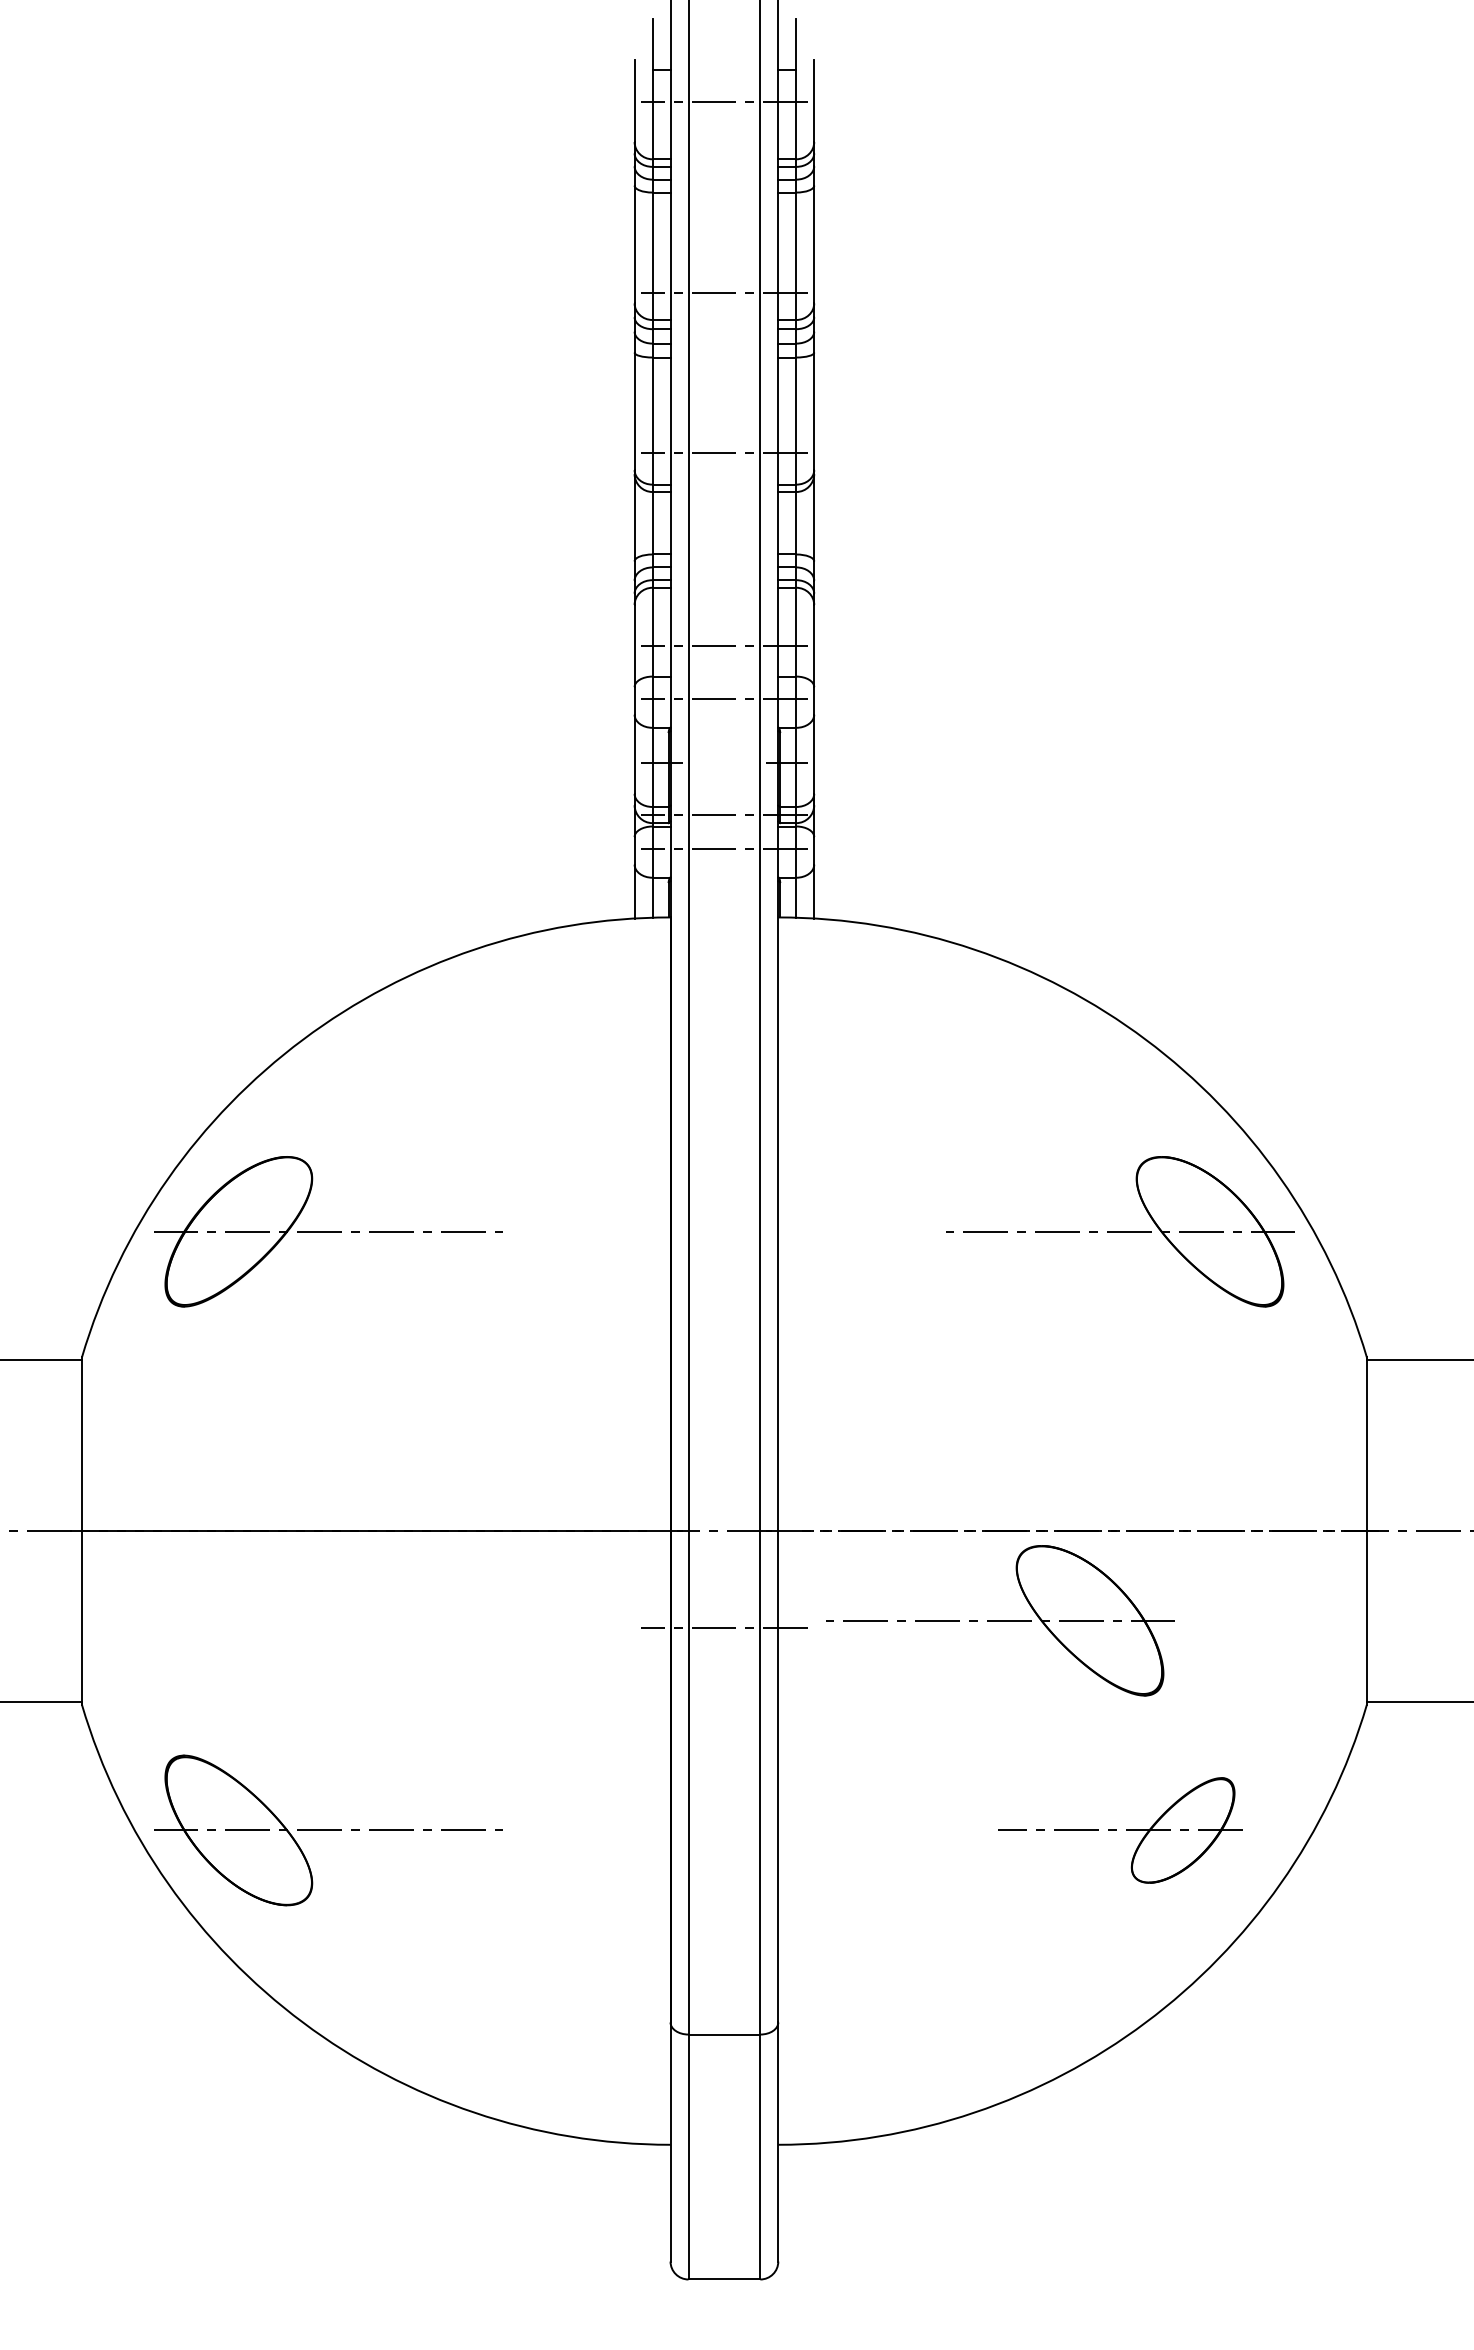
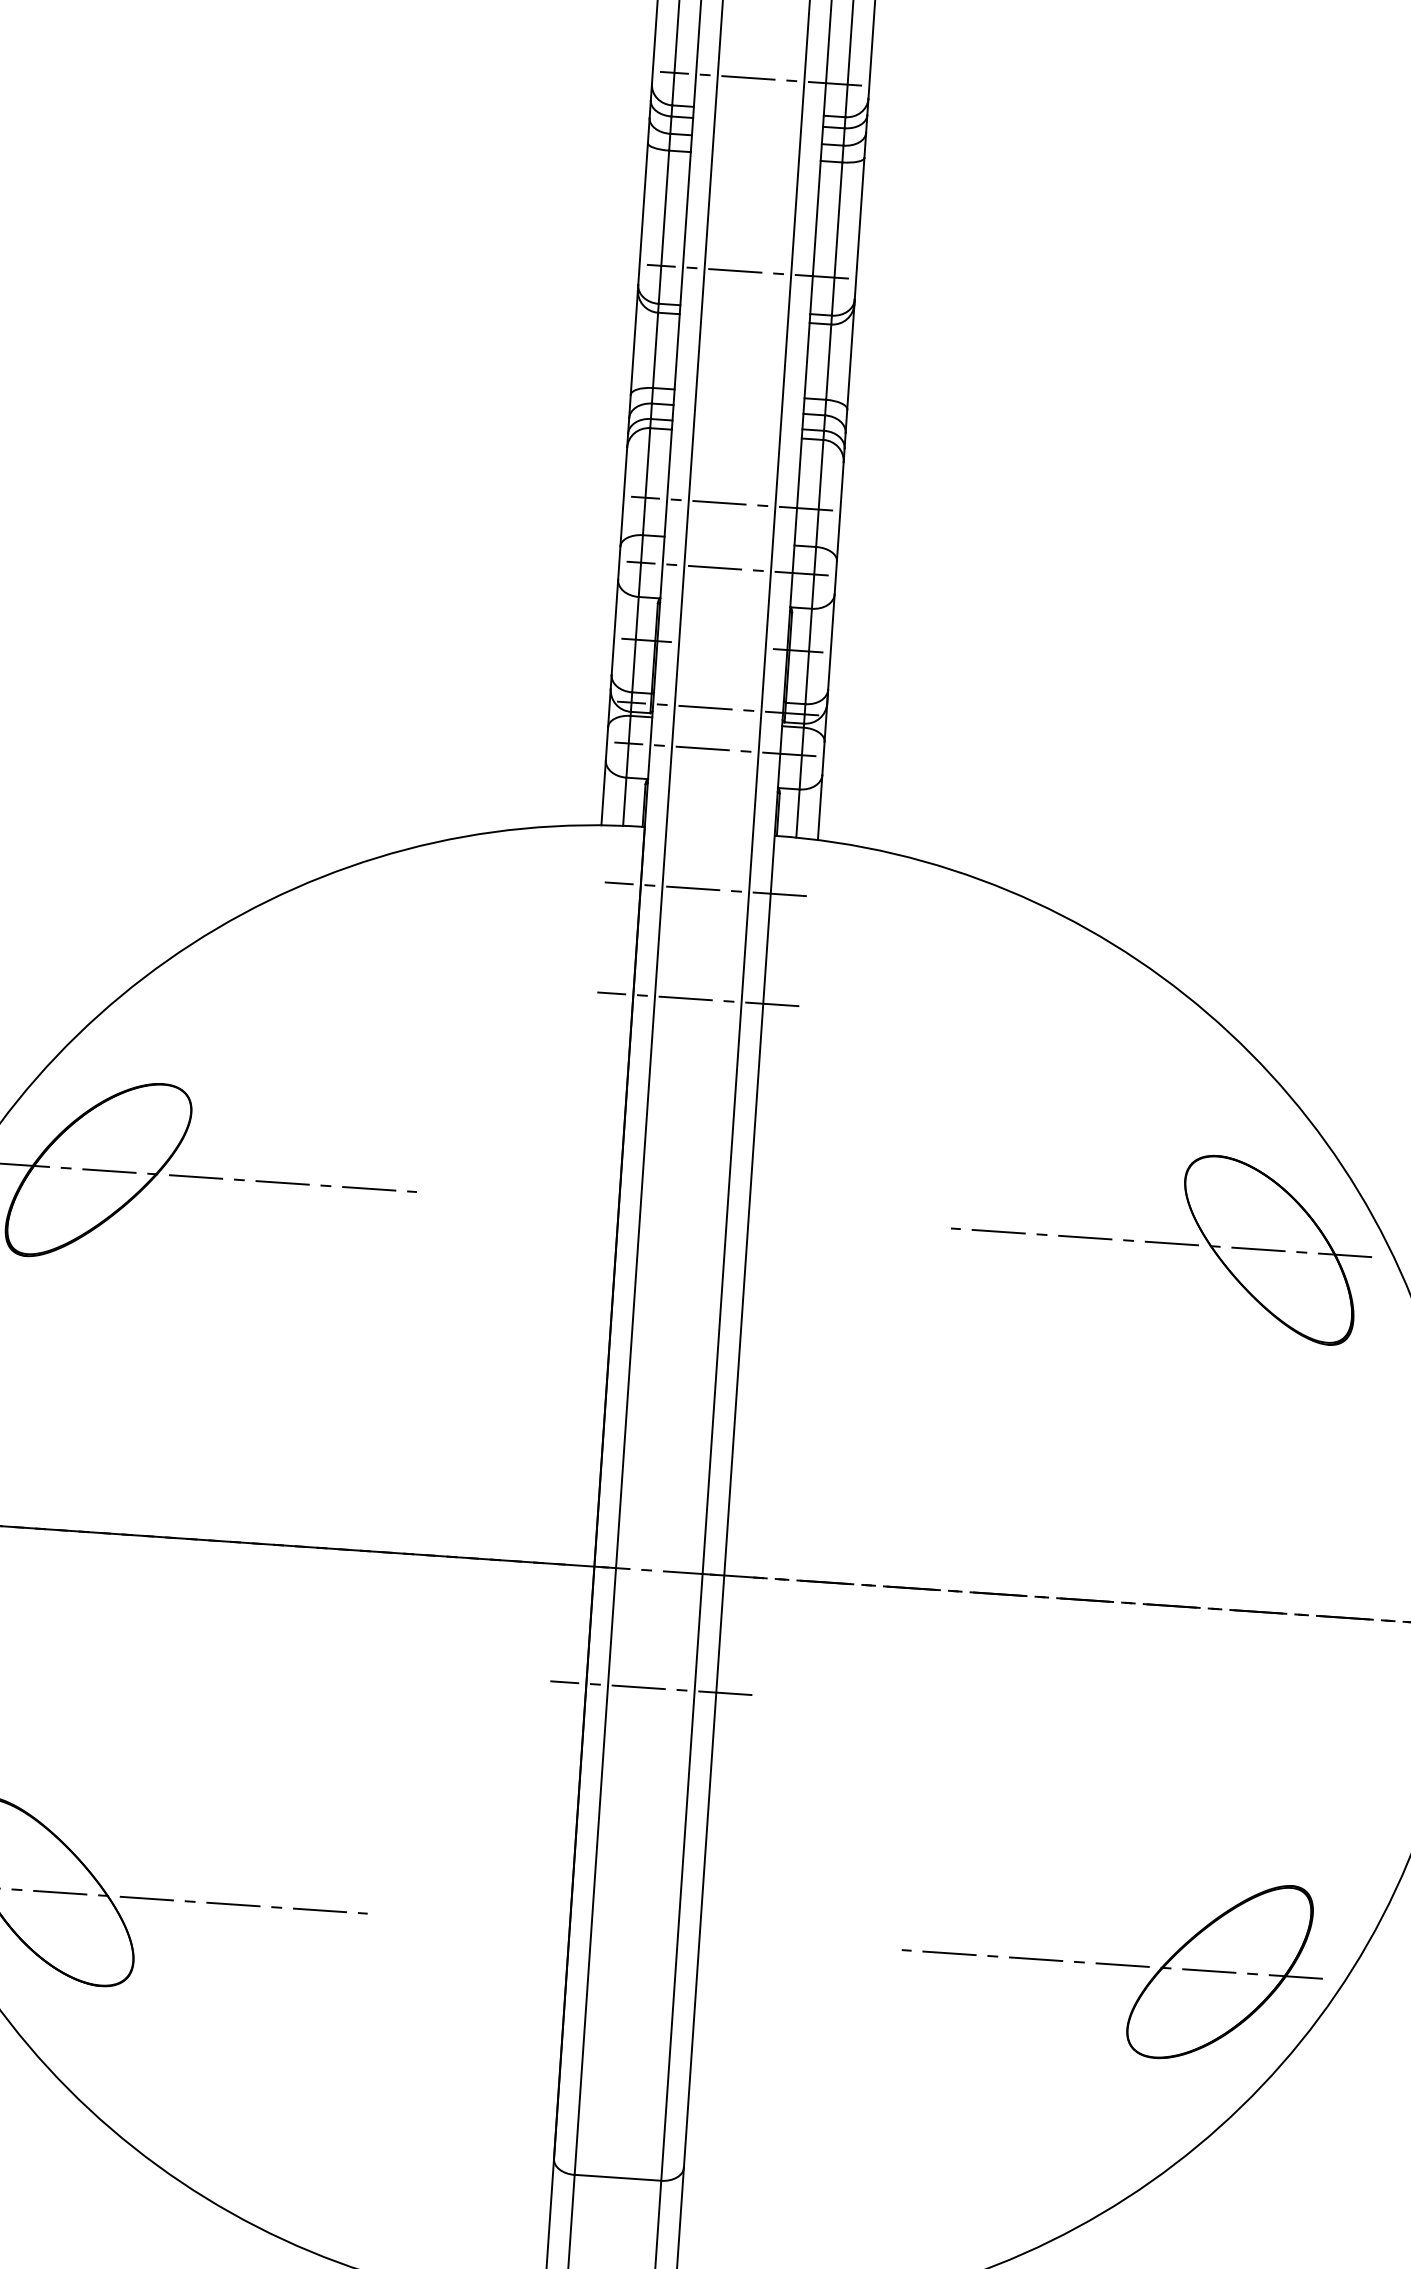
line: (724, 965) -> (705, 889), added
line: (724, 1056) -> (698, 999), added
part: (1000, 1620) -> (984, 1701), removed
part: (1120, 1830) -> (1112, 1964), size x1.43

